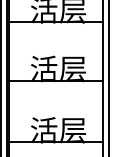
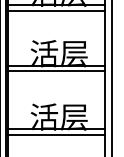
line: (55, 27) -> (56, 10), added
line: (55, 85) -> (56, 70), added
line: (55, 147) -> (56, 134), added

